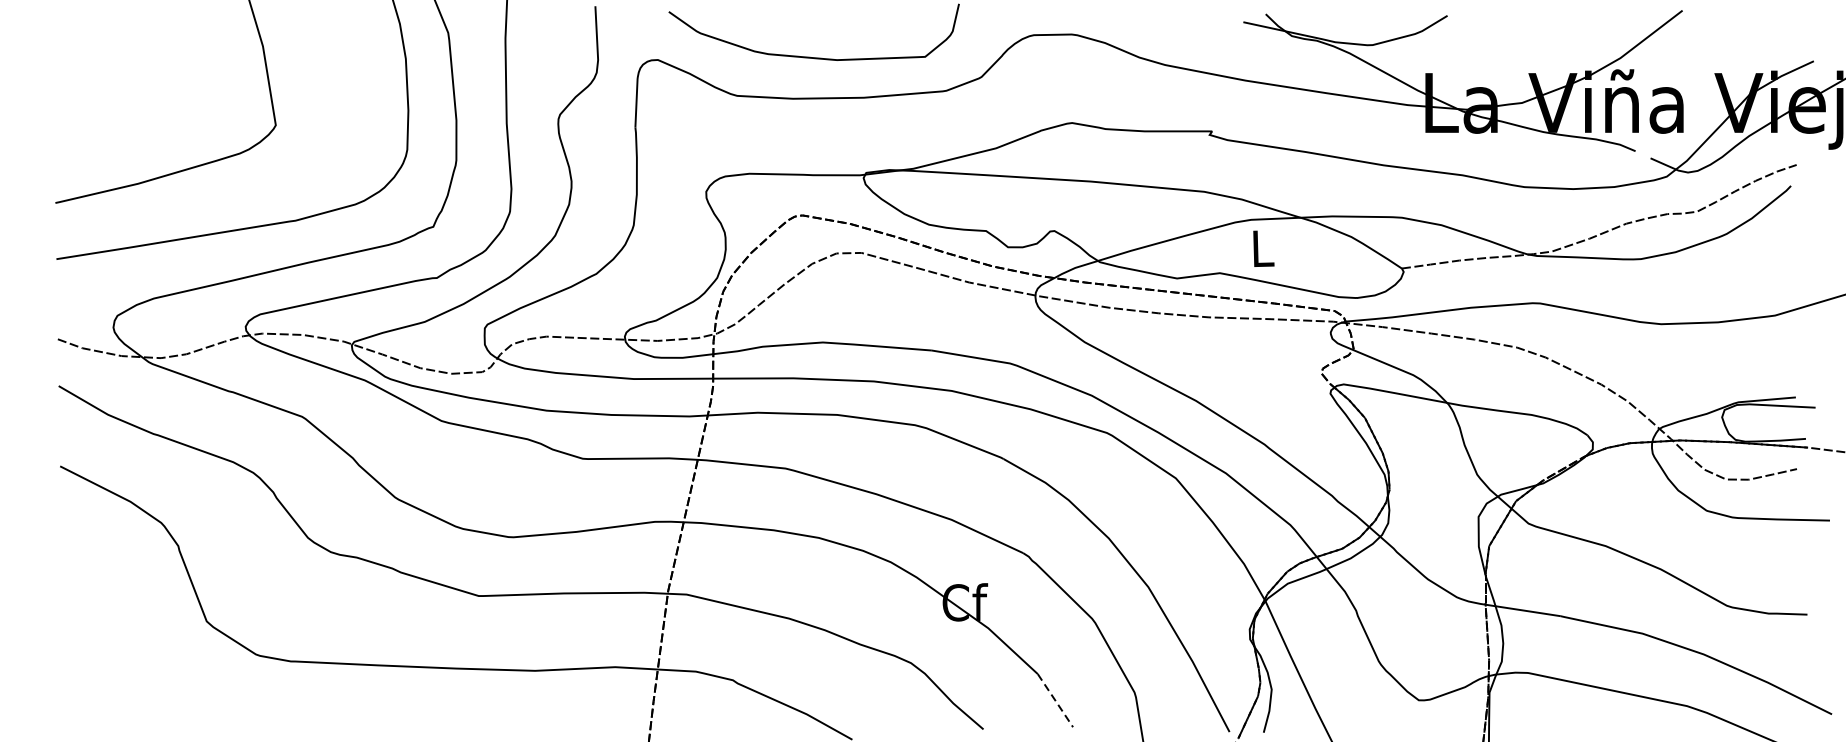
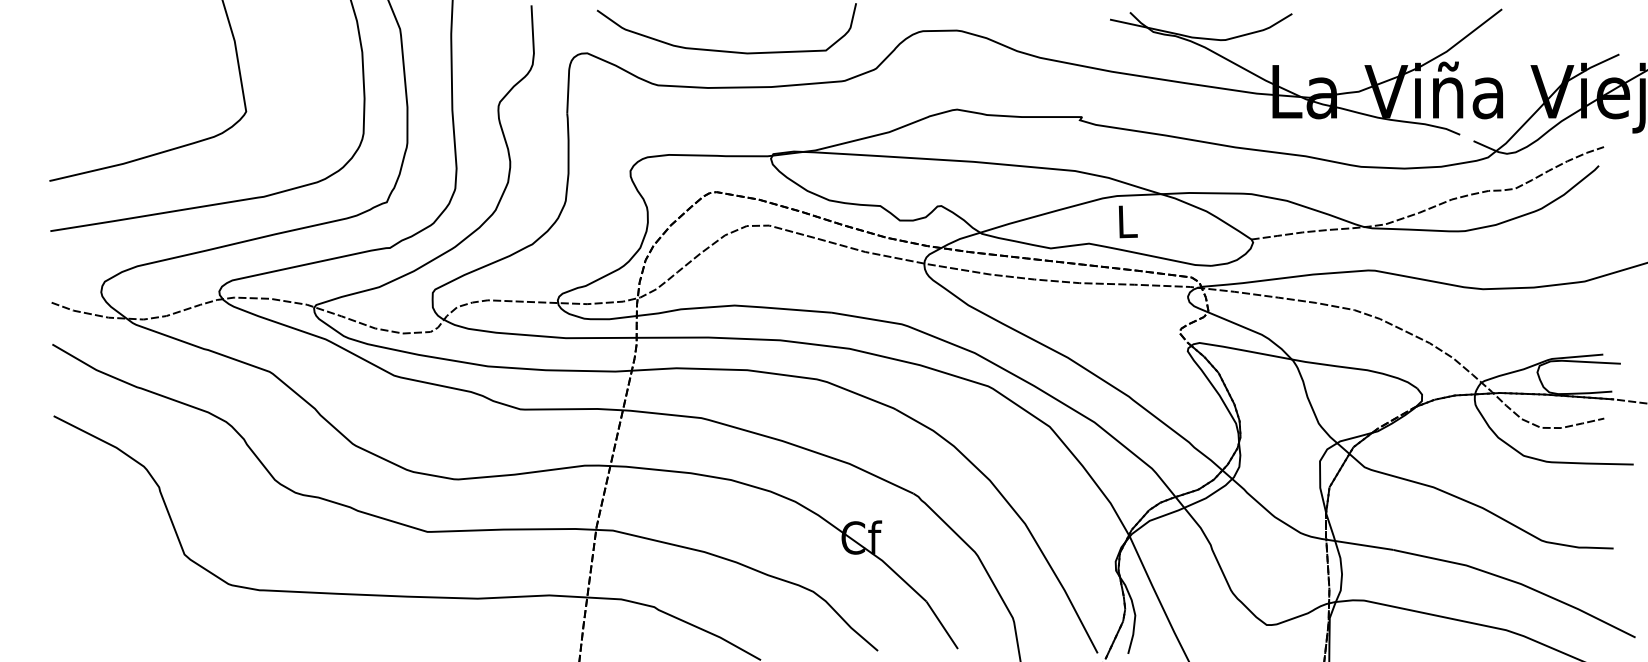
line: (1055, 700) -> (942, 625), dashed -> solid

